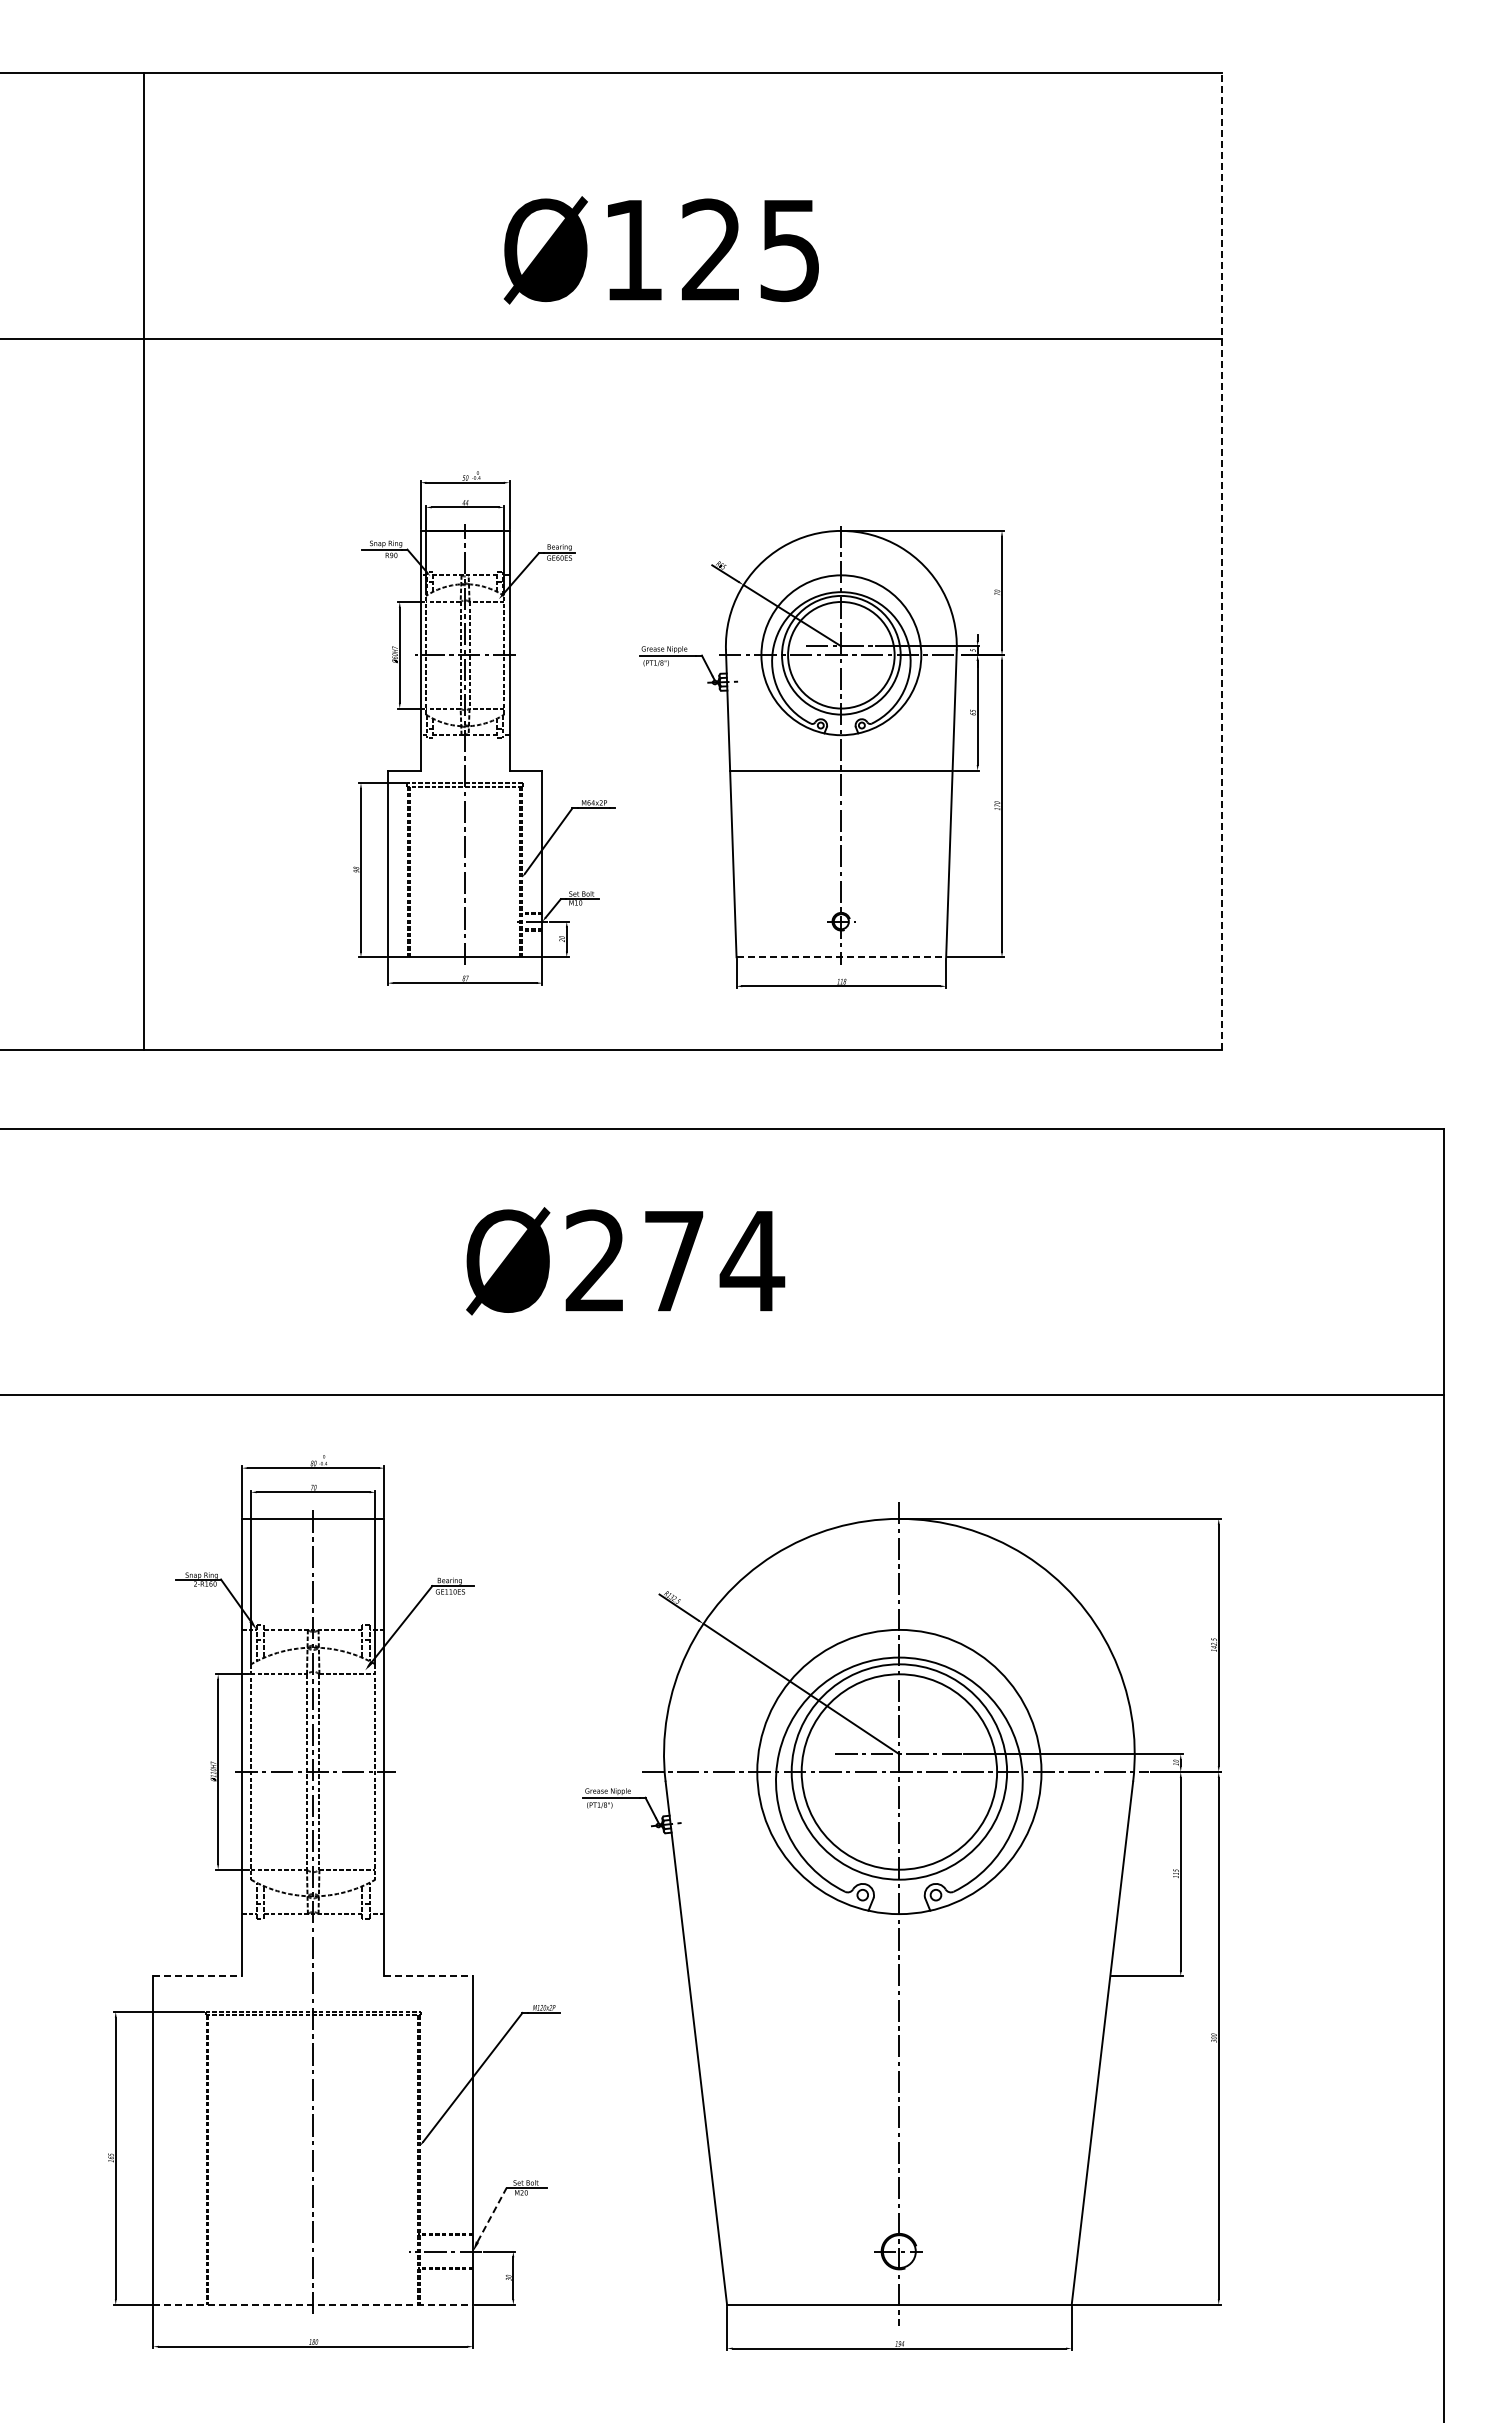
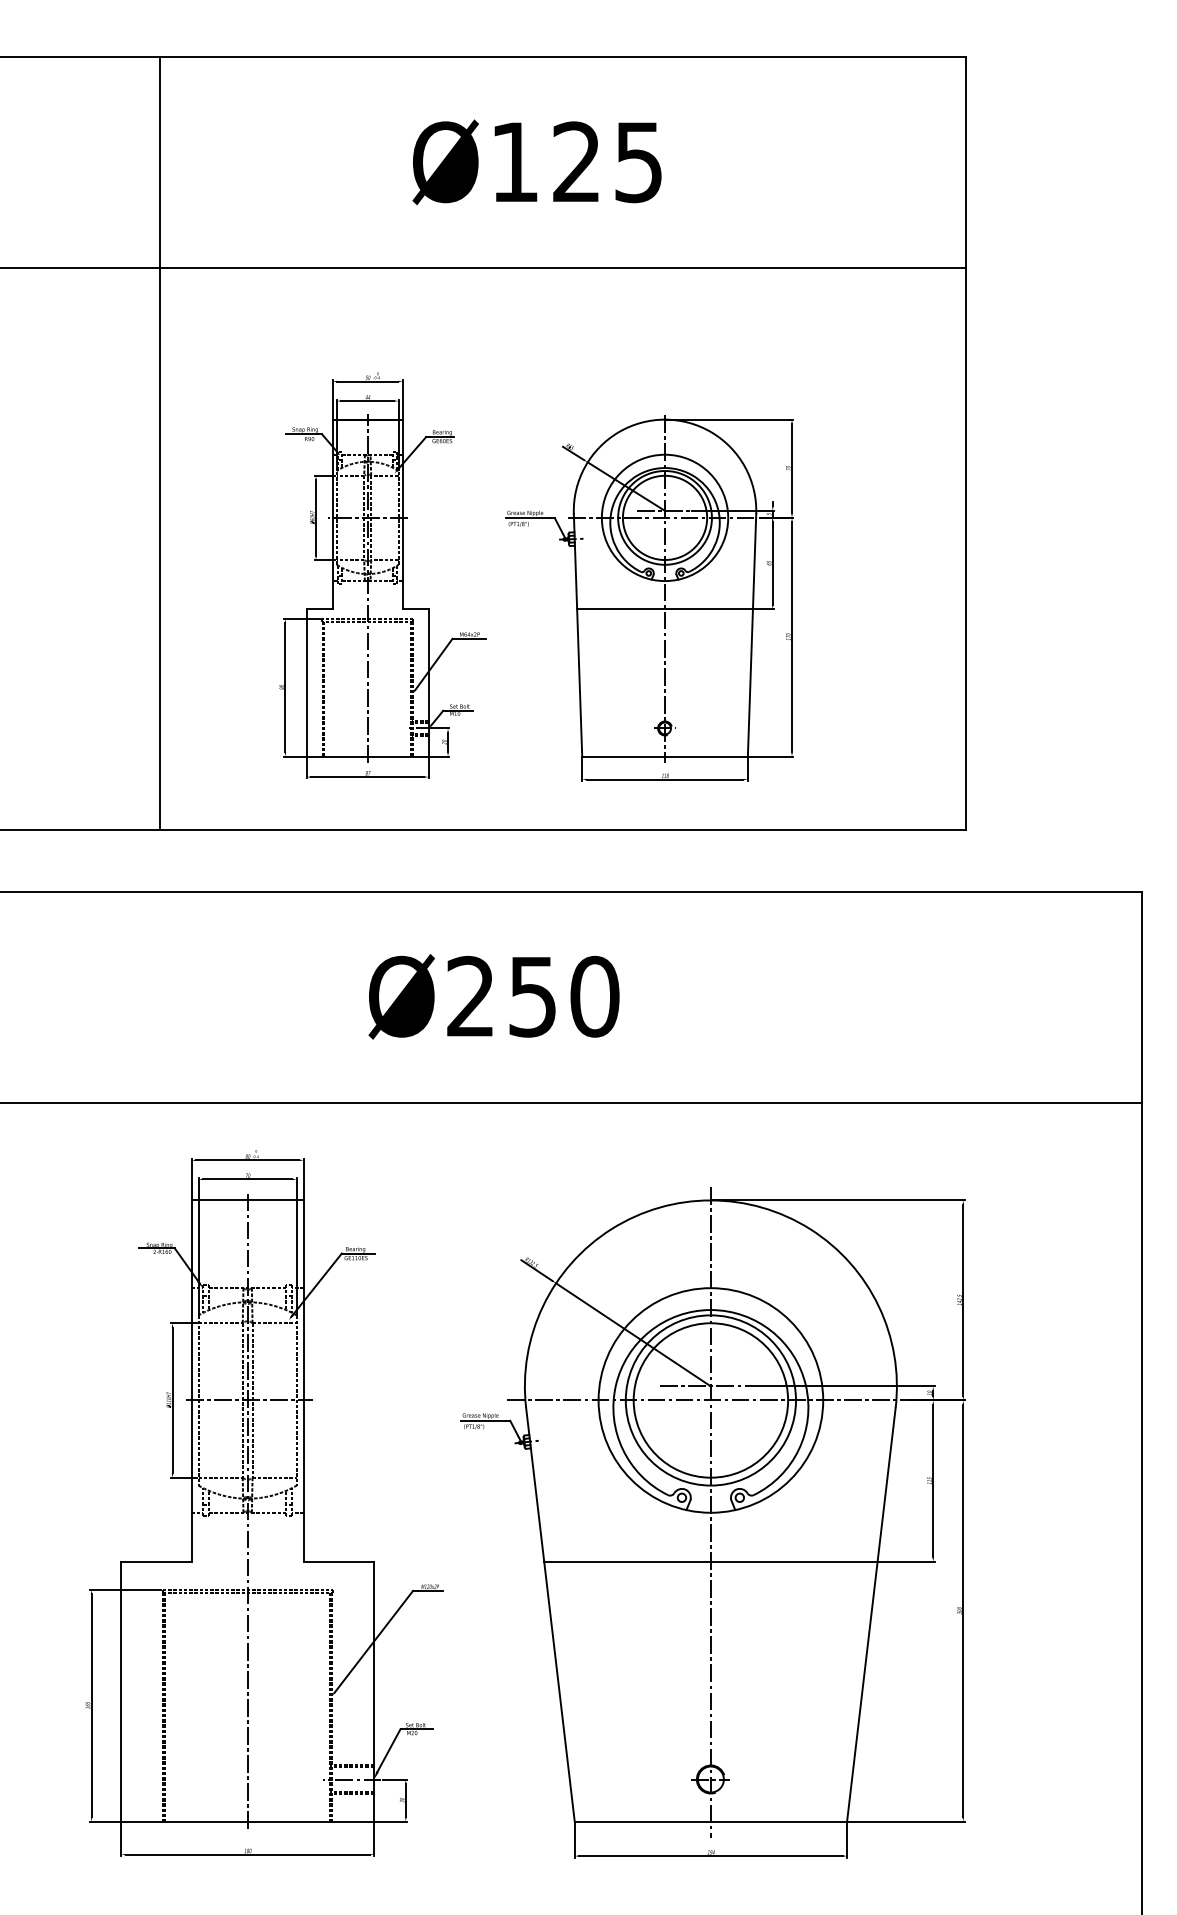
text: (660, 250) -> (536, 162), moved
line: (144, 560) -> (160, 443), moved
line: (1222, 560) -> (966, 443), dashed -> solid
line: (841, 957) -> (665, 756), dashed -> solid
text: (714, 1260) -> (564, 996), Ø274 -> Ø250
line: (198, 1976) -> (156, 1562), dashed -> solid
line: (429, 1976) -> (339, 1562), dashed -> solid
line: (899, 1976) -> (710, 1562), added
line: (492, 2214) -> (389, 1750), dashed -> solid
line: (313, 2304) -> (247, 1821), dashed -> solid

